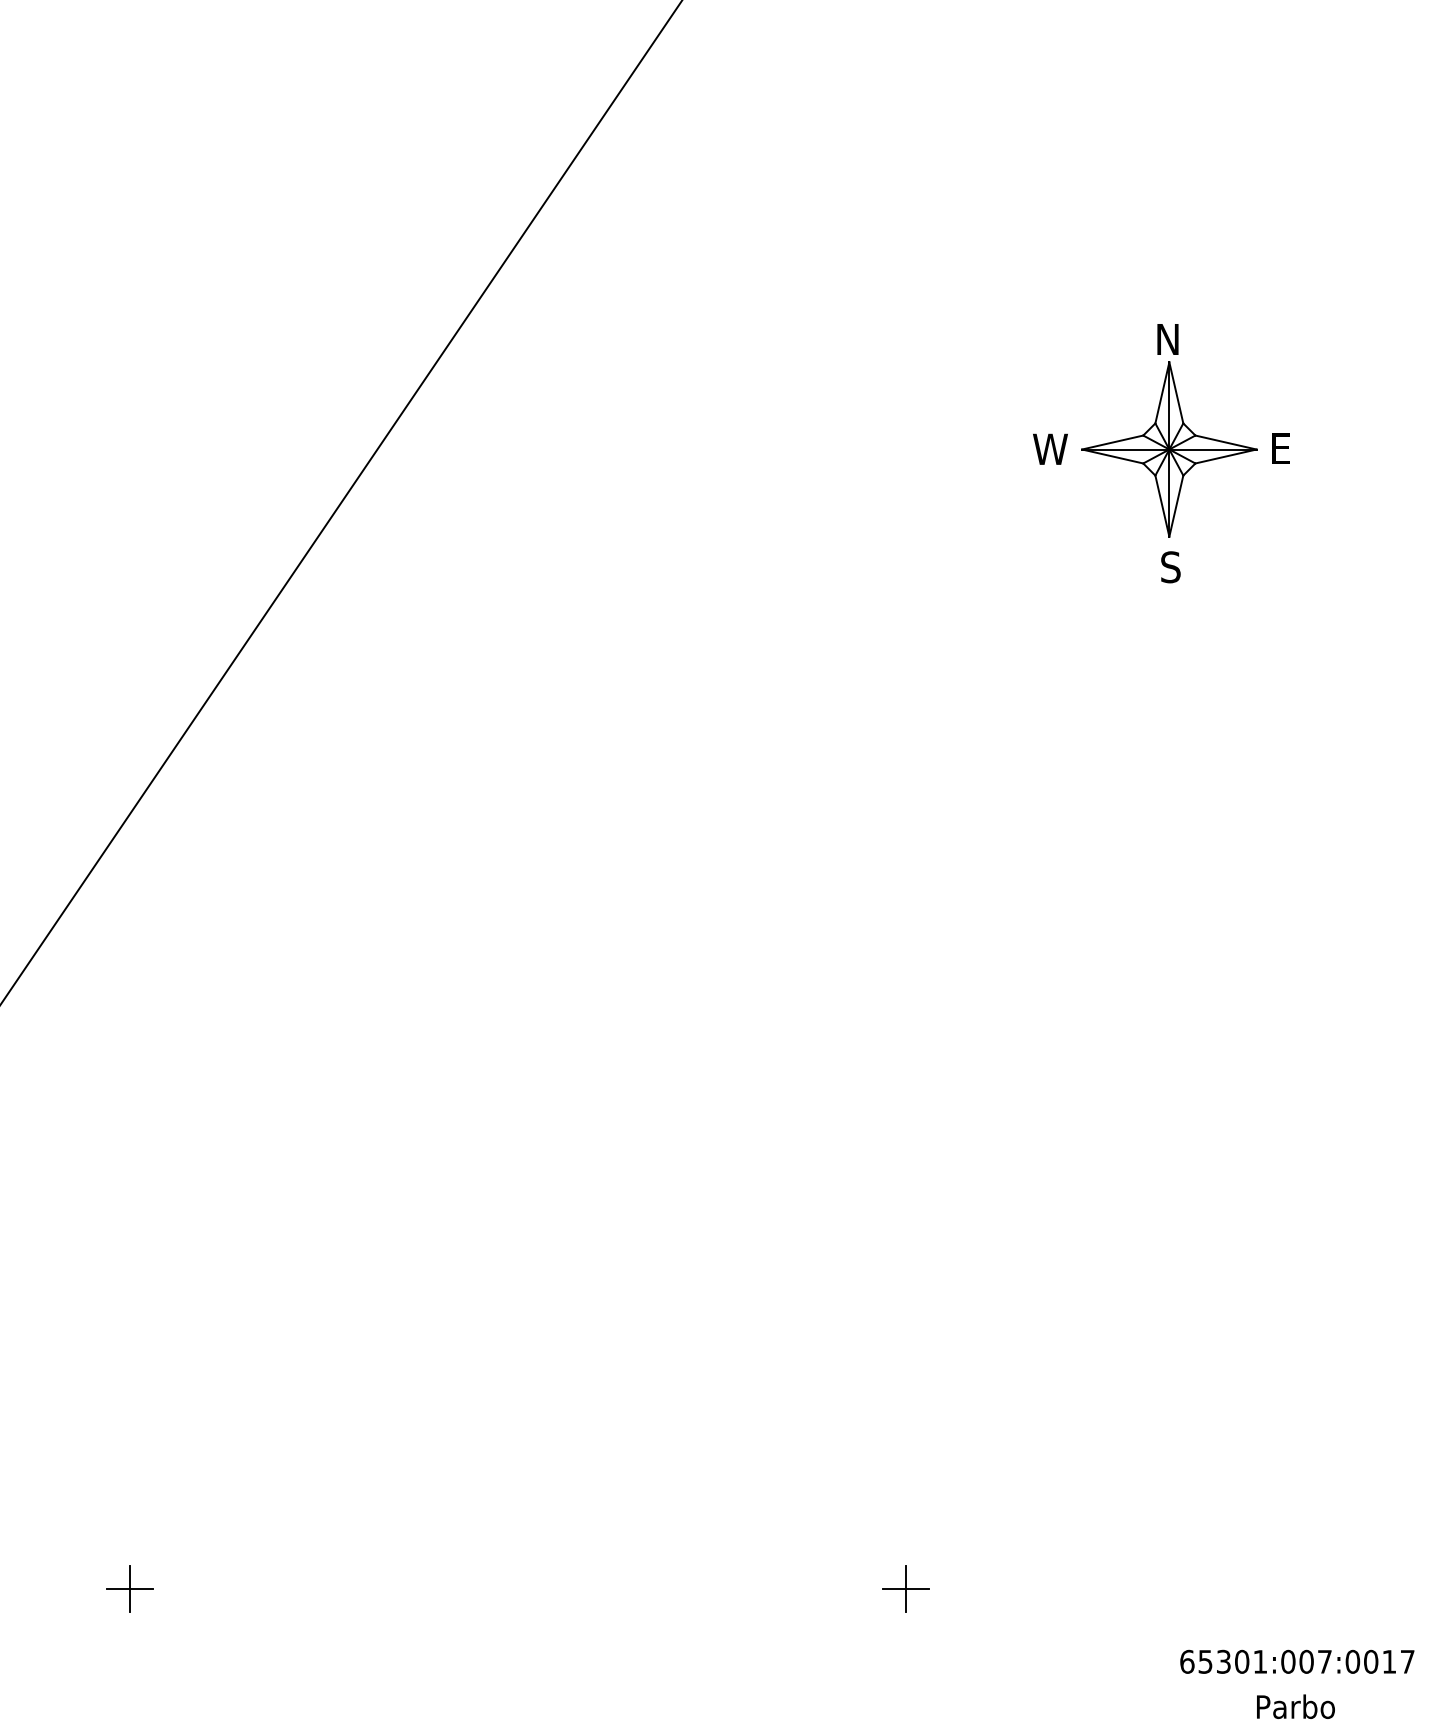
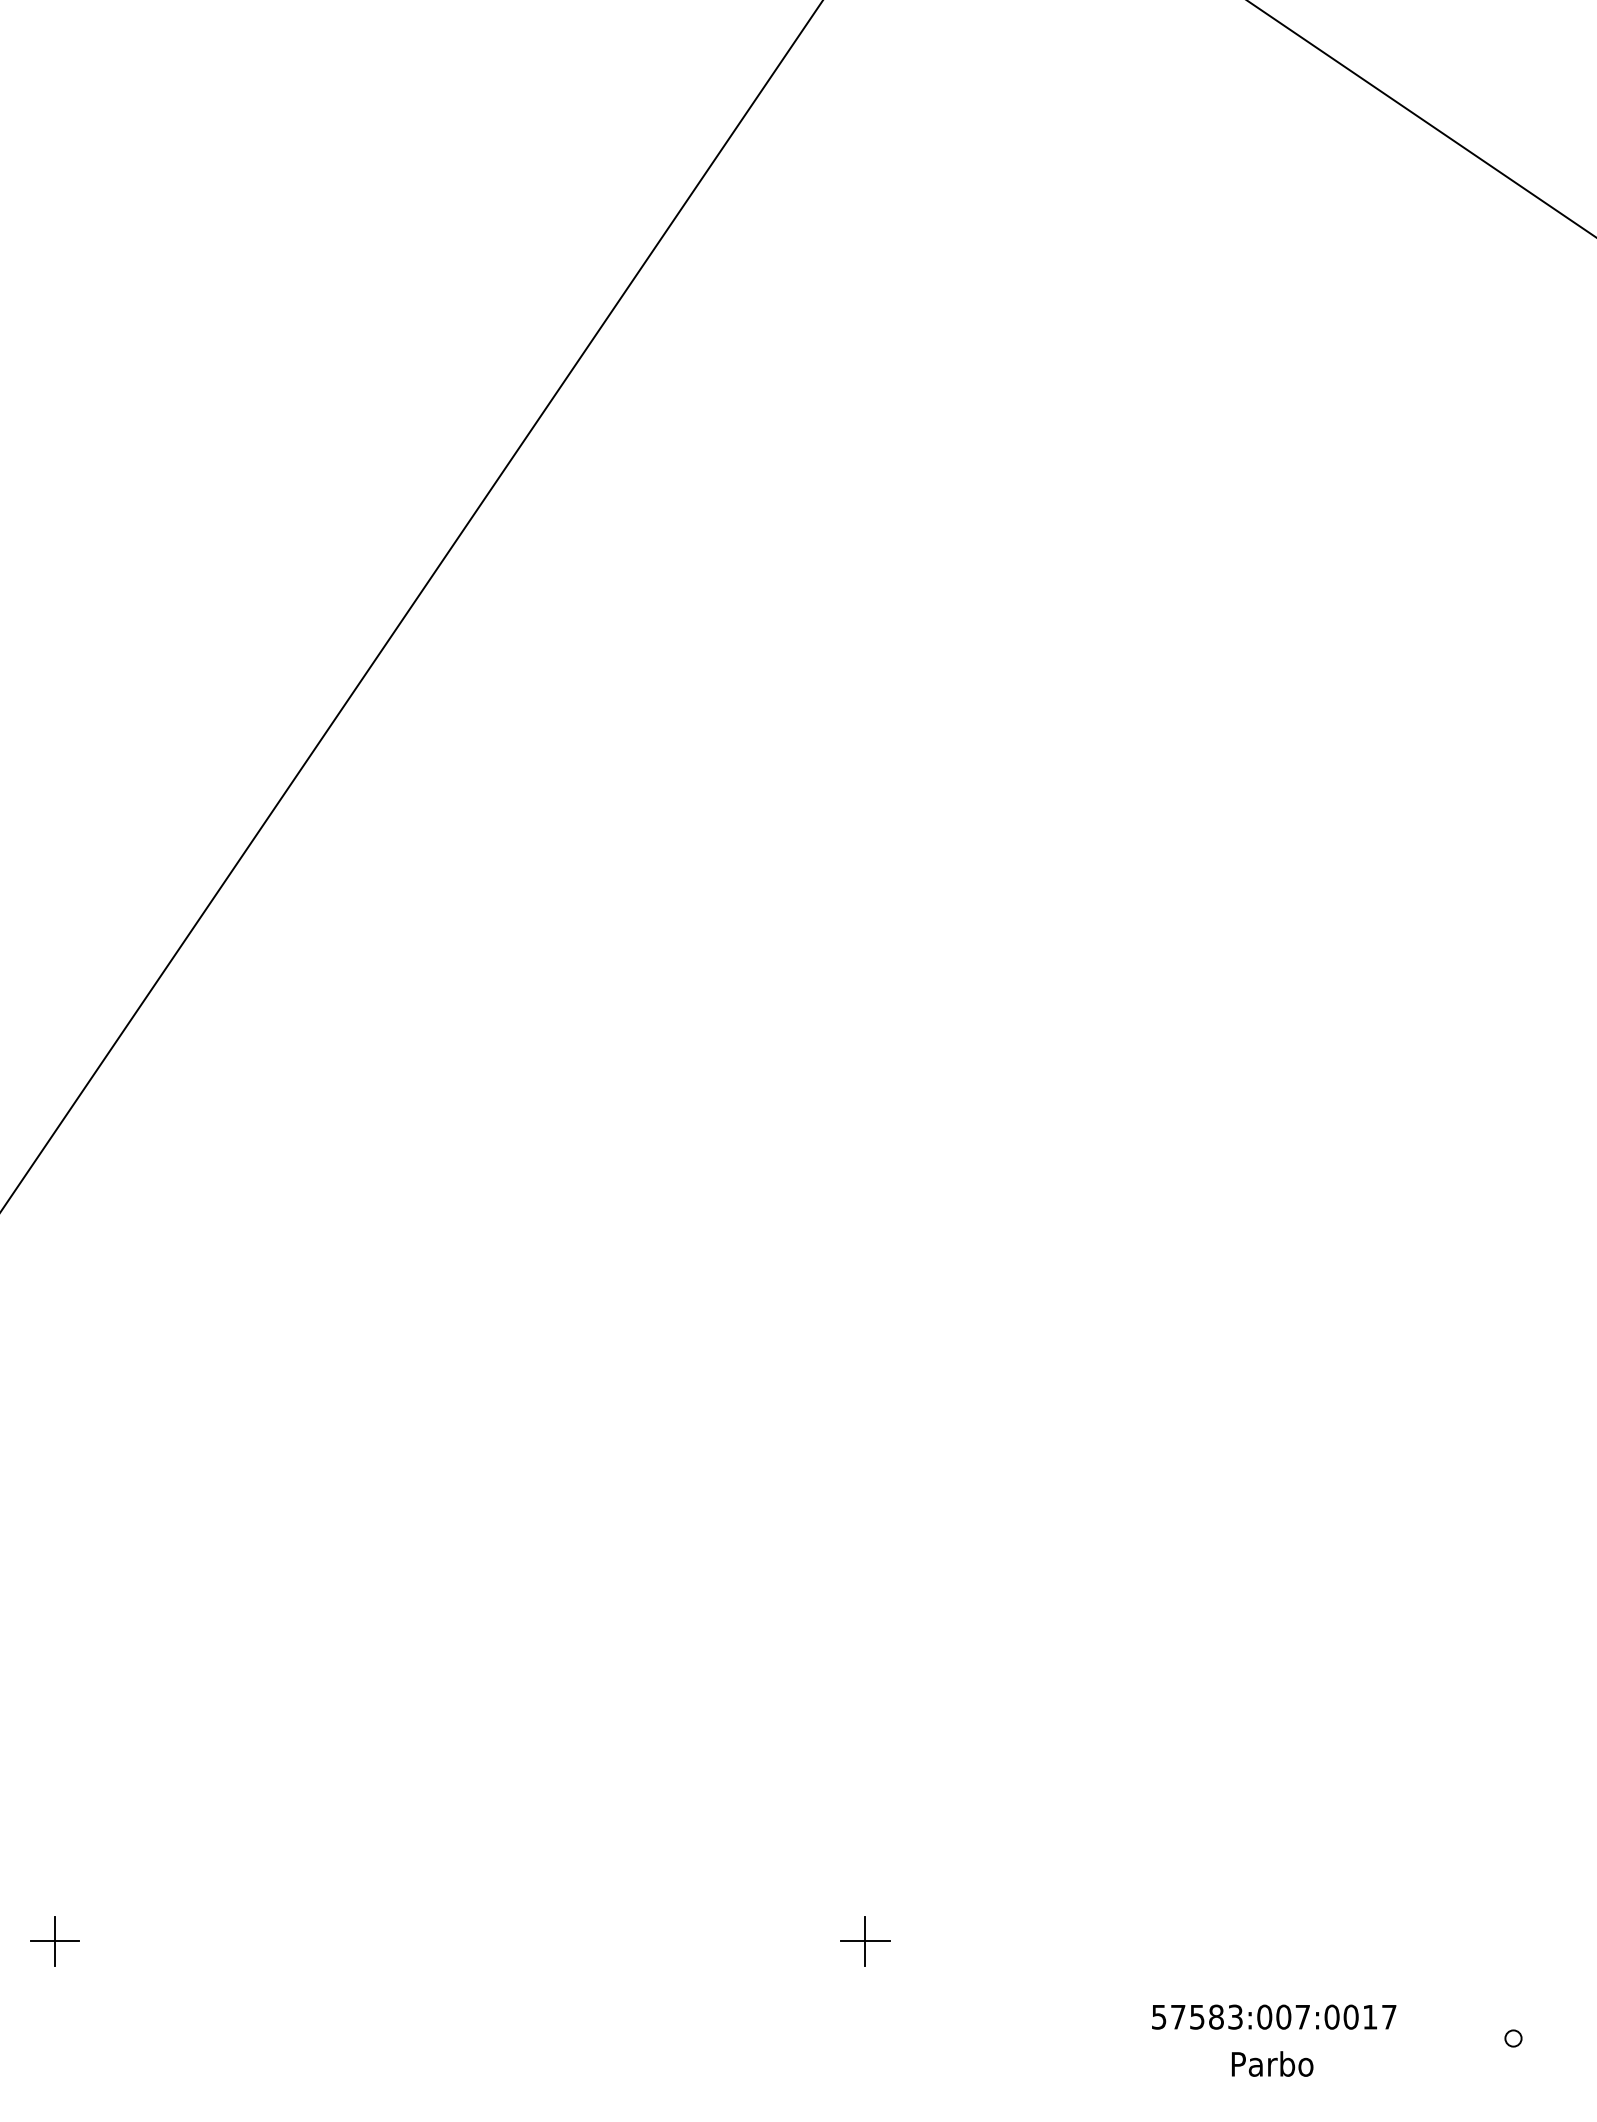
part: (1161, 453) -> (1132, 755), removed
text: (1223, 1661) -> (1196, 2016), 65301:007:0017 -> 57583:007:0017

